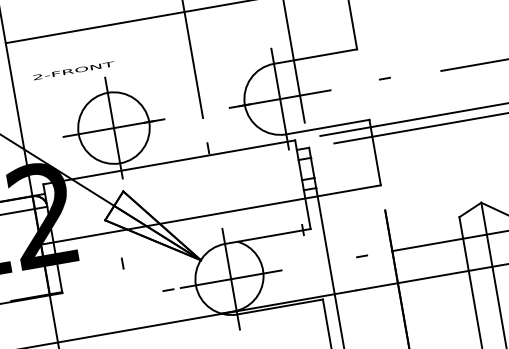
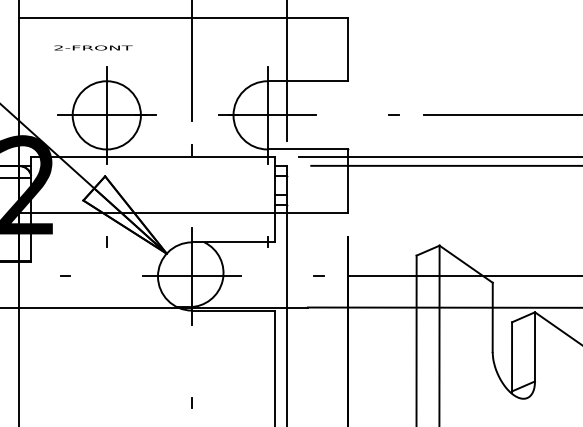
text: (73, 70) -> (93, 47), moved
line: (383, 77) -> (393, 114), moved
line: (122, 263) -> (106, 241), moved
line: (168, 289) -> (65, 275), moved

